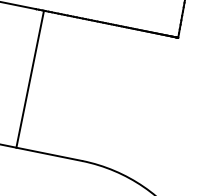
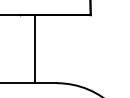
line: (30, 79) -> (35, 49), moved

